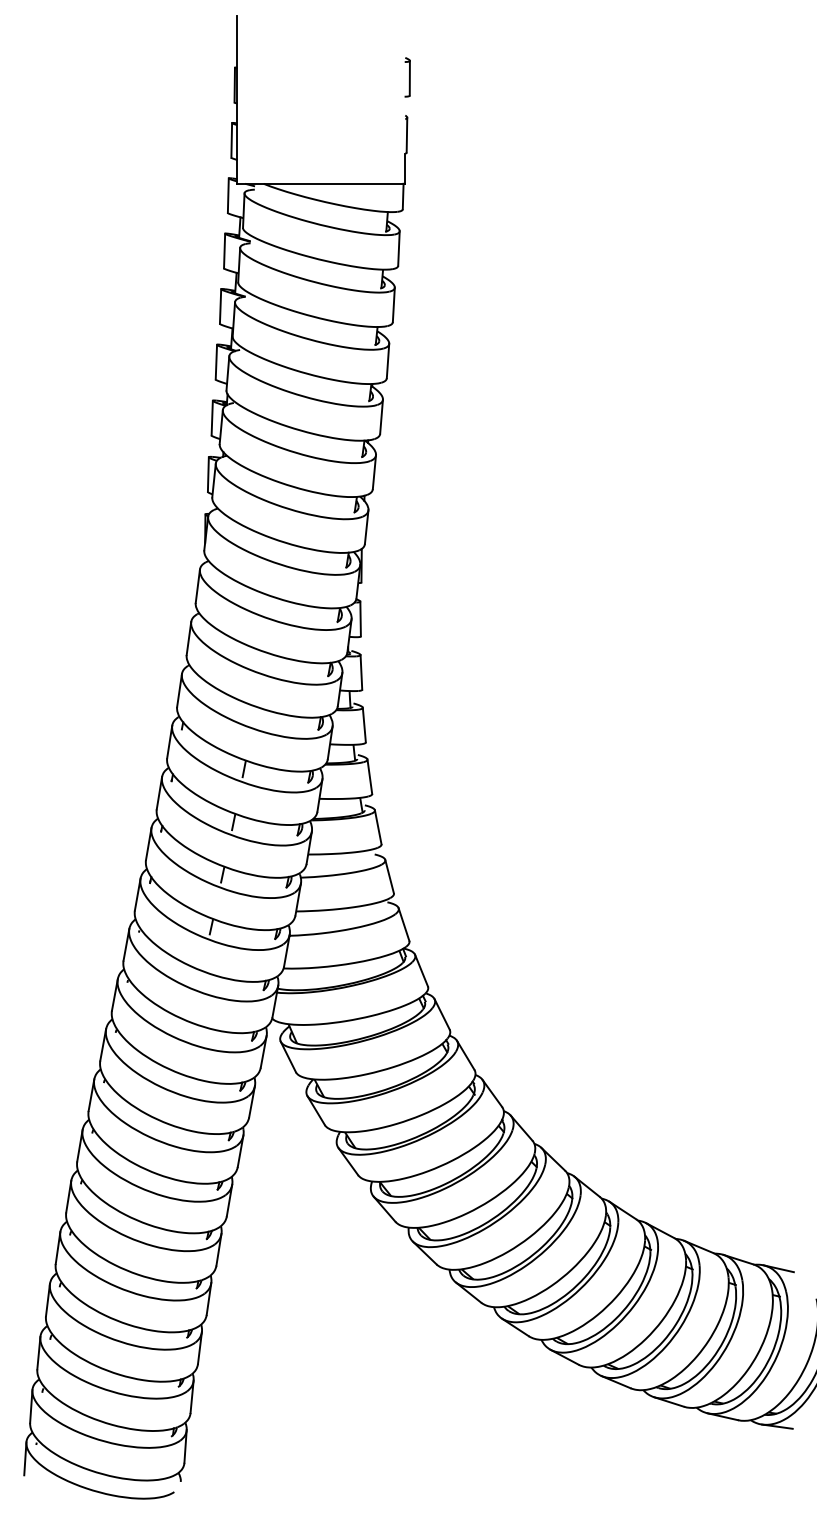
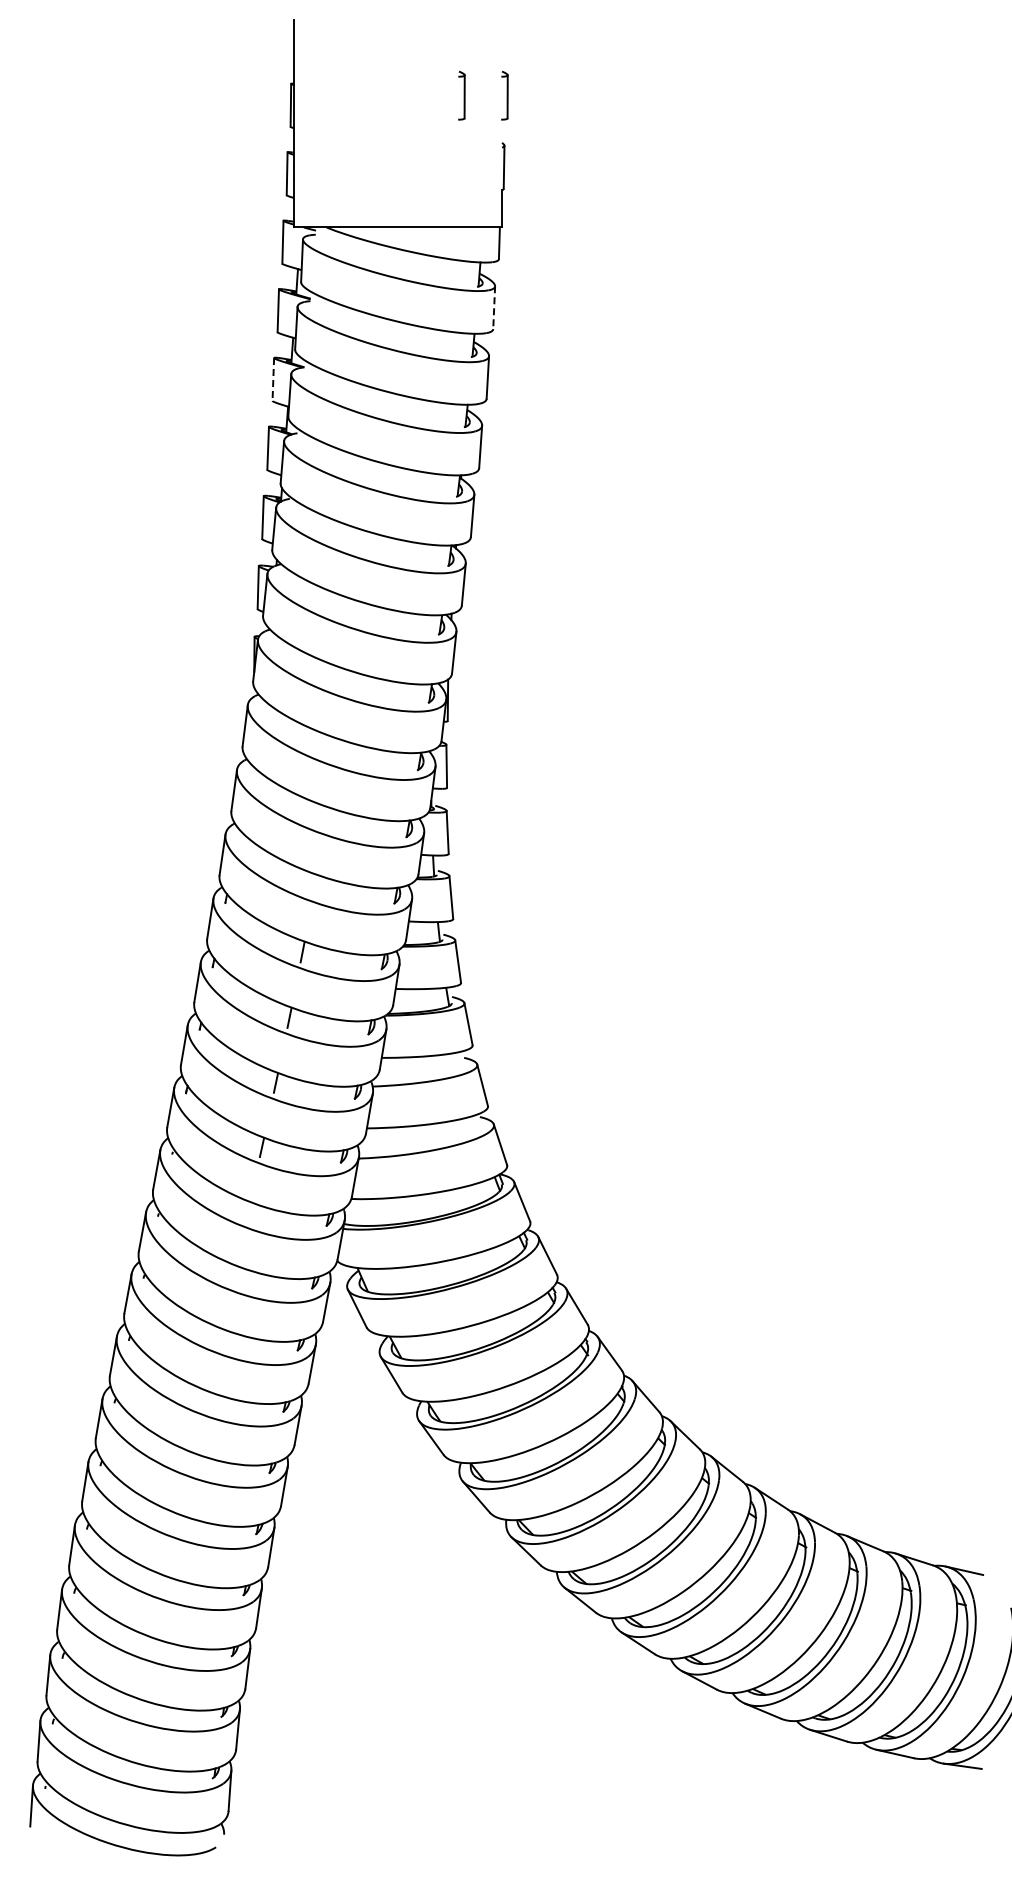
part: (372, 77) -> (461, 95), added
line: (399, 249) -> (494, 308), solid -> dashed
line: (220, 306) -> (273, 379), solid -> dashed

